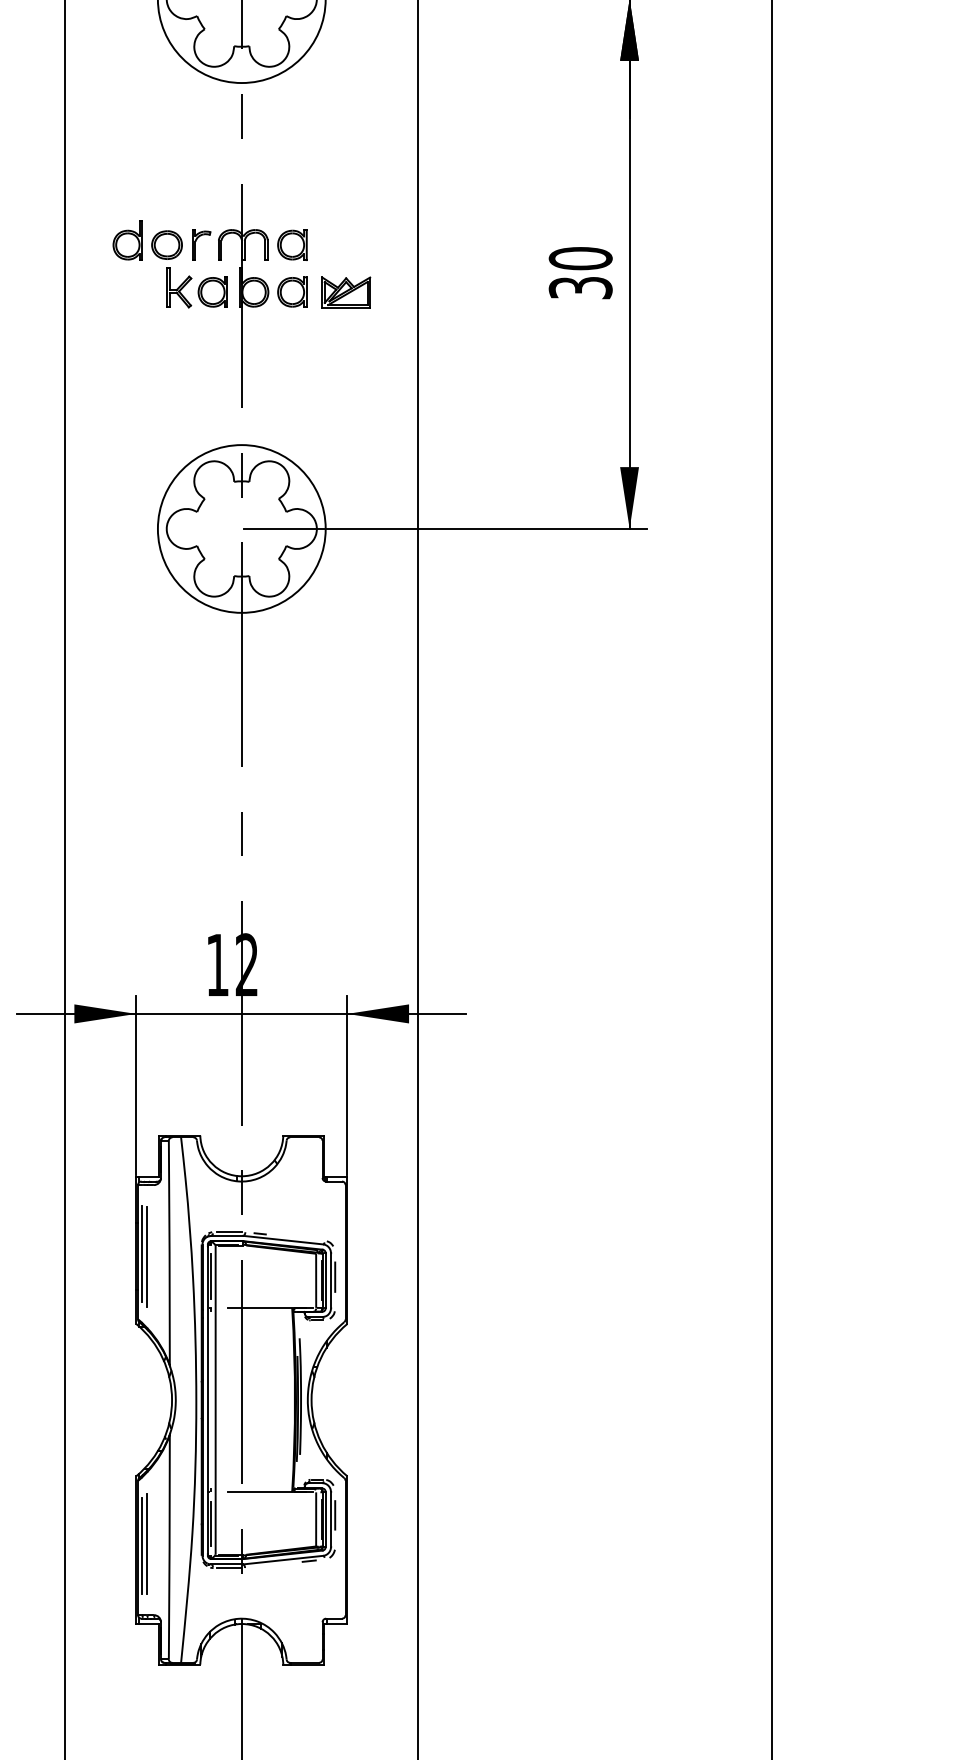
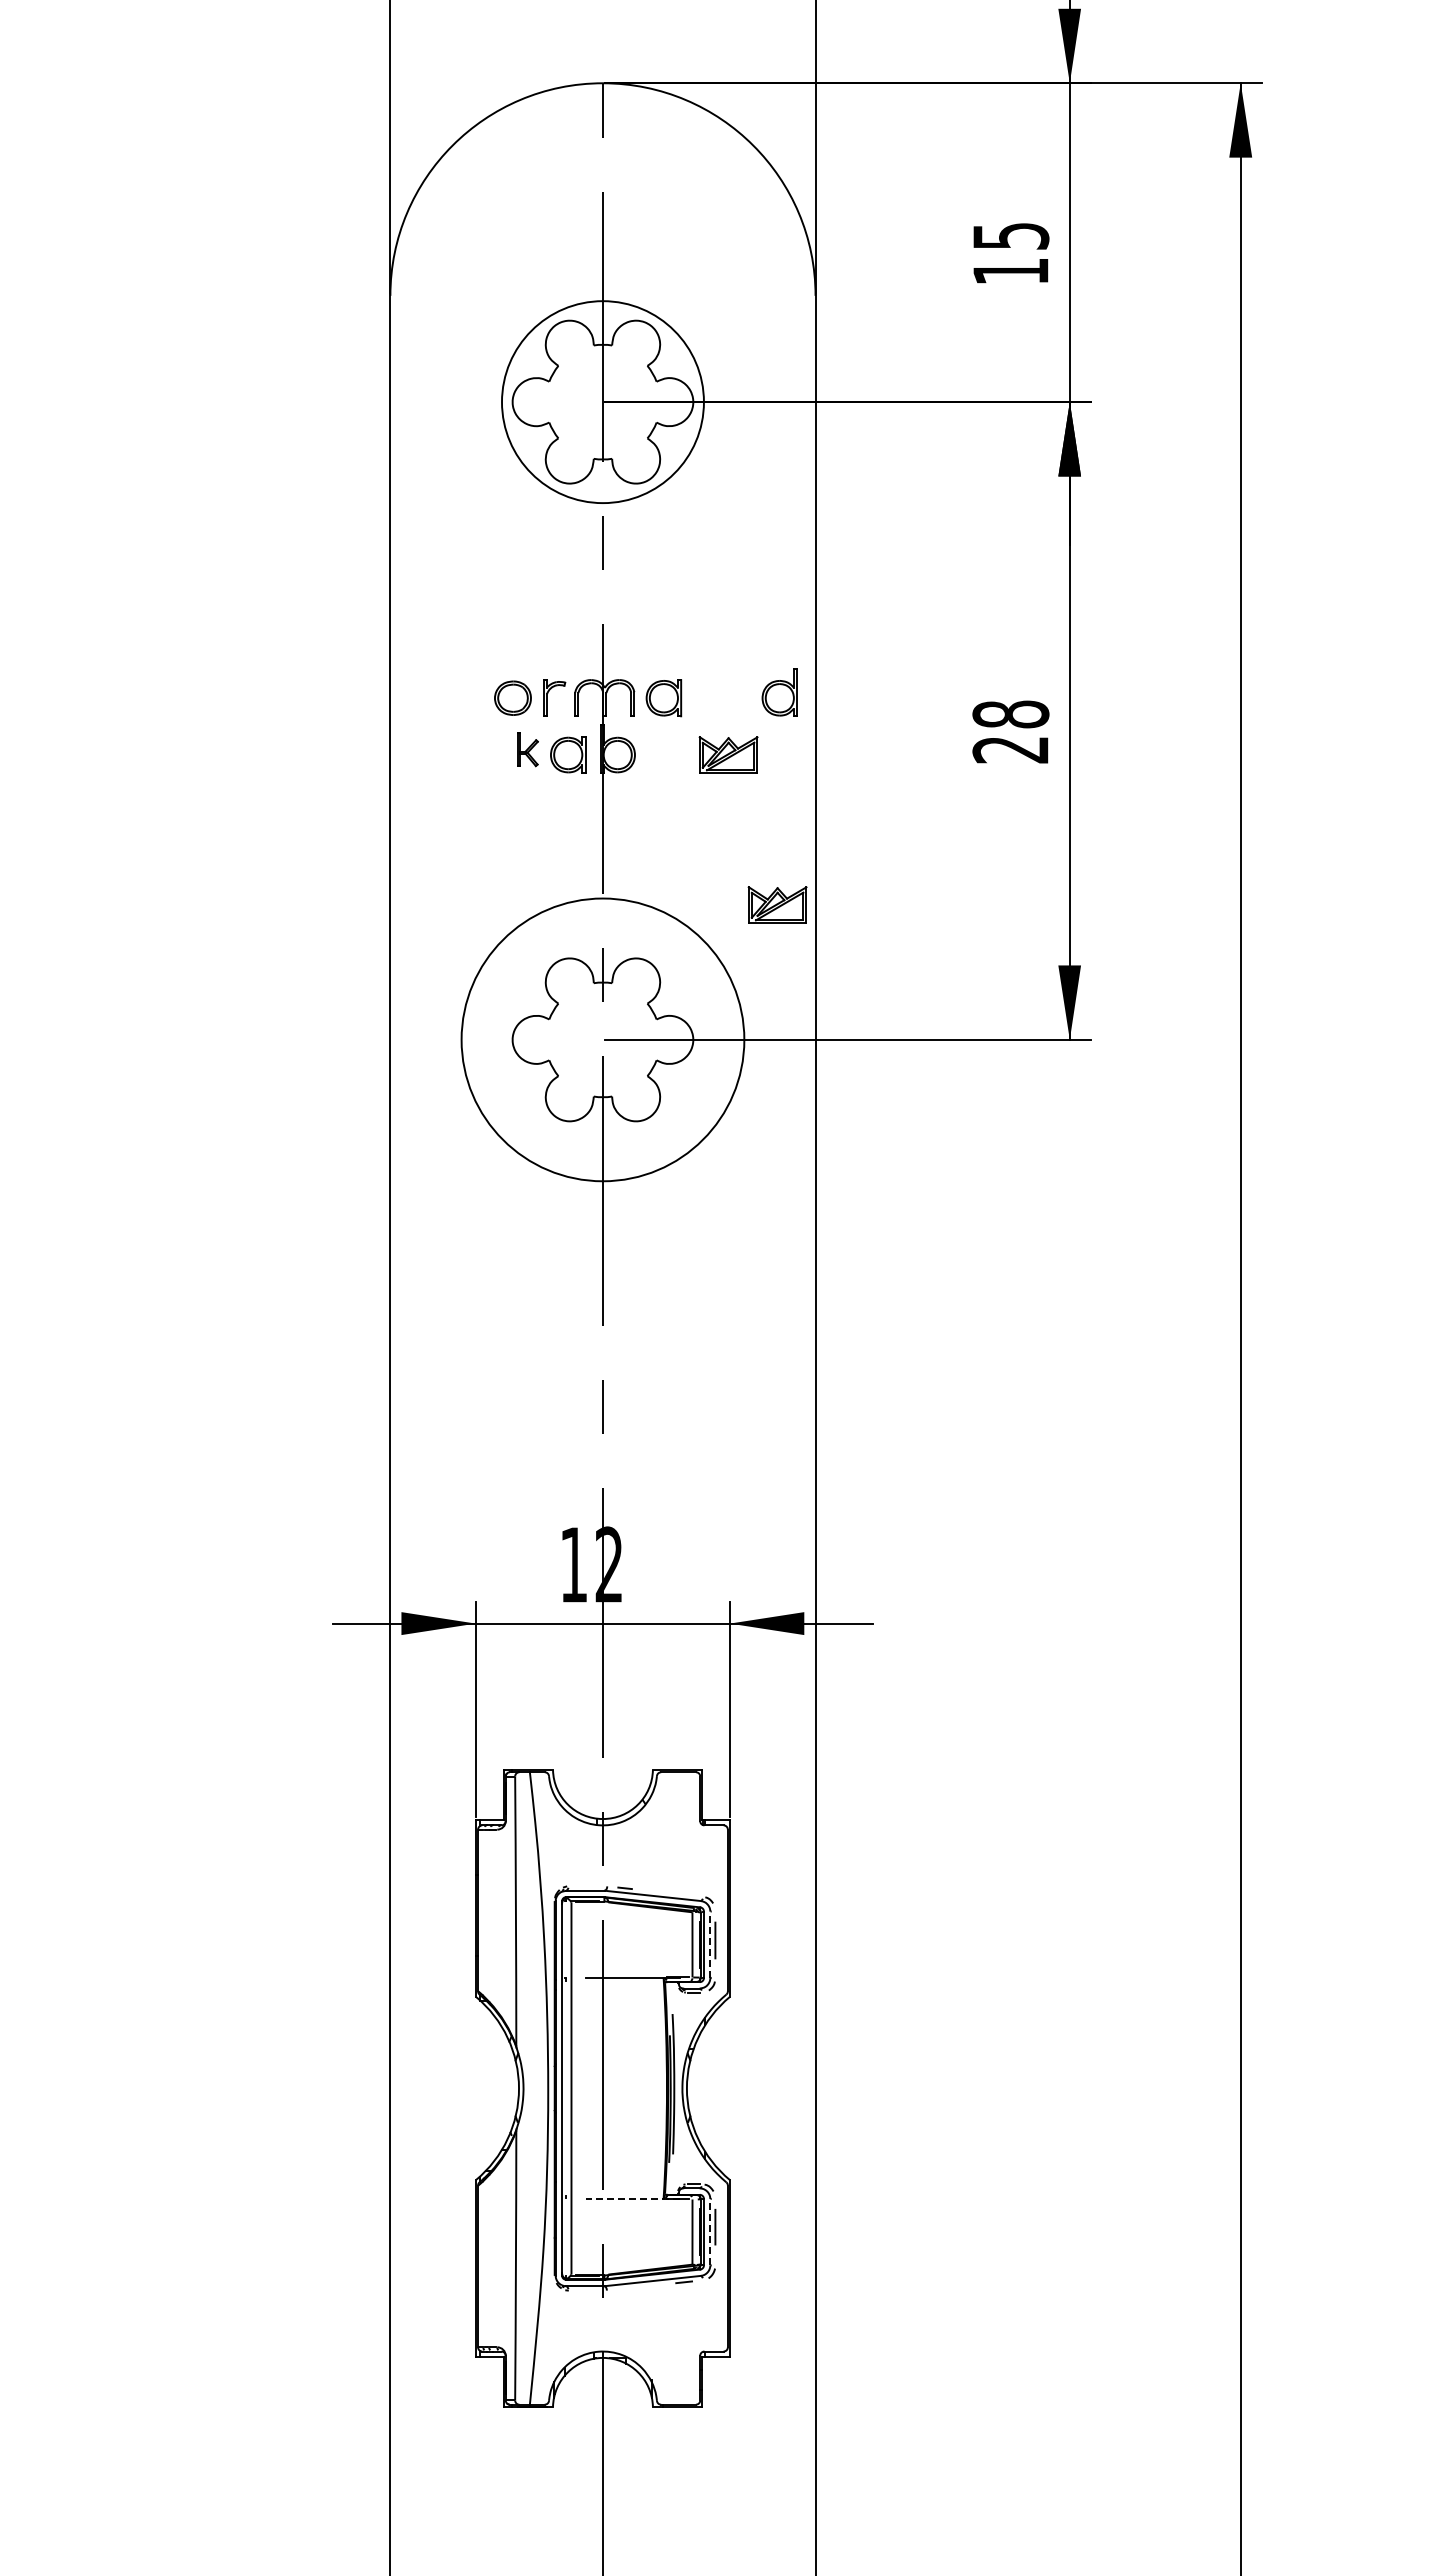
part: (127, 240) -> (779, 692), moved
text: (580, 272) -> (1010, 731), 30 -> 28
part: (179, 287) -> (527, 749), size x0.7
part: (292, 291) -> (663, 754), removed
part: (386, 416) -> (777, 904), added
circle: (241, 528) -> (602, 1039), size x1.4
line: (228, 1232) -> (587, 1886), removed
line: (142, 1253) -> (483, 1912), removed
line: (147, 1256) -> (489, 1915), removed
line: (211, 1276) -> (566, 1939), removed
line: (331, 1280) -> (710, 1944), solid -> dashed
line: (267, 1492) -> (633, 2199), solid -> dashed
line: (331, 1518) -> (710, 2231), solid -> dashed
line: (211, 1523) -> (566, 2237), removed
line: (147, 1543) -> (489, 2261), removed
line: (142, 1546) -> (483, 2264), removed
line: (228, 1567) -> (587, 2290), removed

